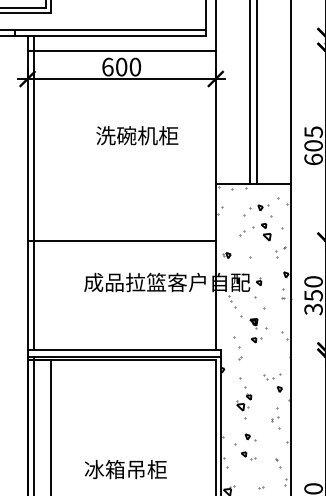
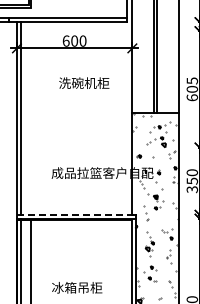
line: (121, 51) -> (74, 31), removed
line: (121, 240) -> (74, 147), removed
line: (124, 349) -> (76, 214), solid -> dashed

